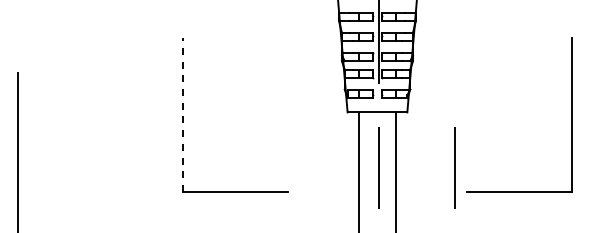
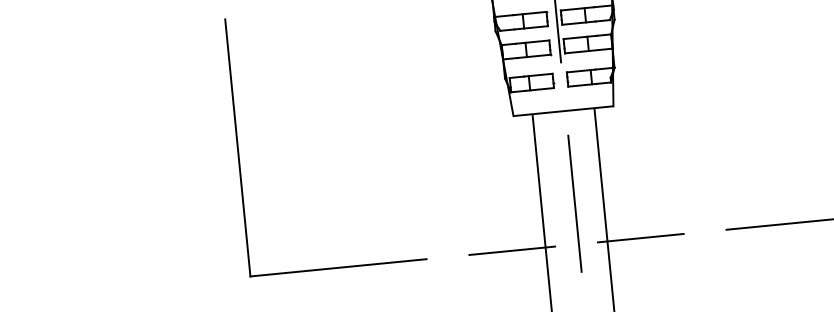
line: (182, 115) -> (237, 148), dashed -> solid
line: (454, 167) -> (701, 190), removed
line: (338, 192) -> (511, 251), added
line: (415, 192) -> (640, 239), added

